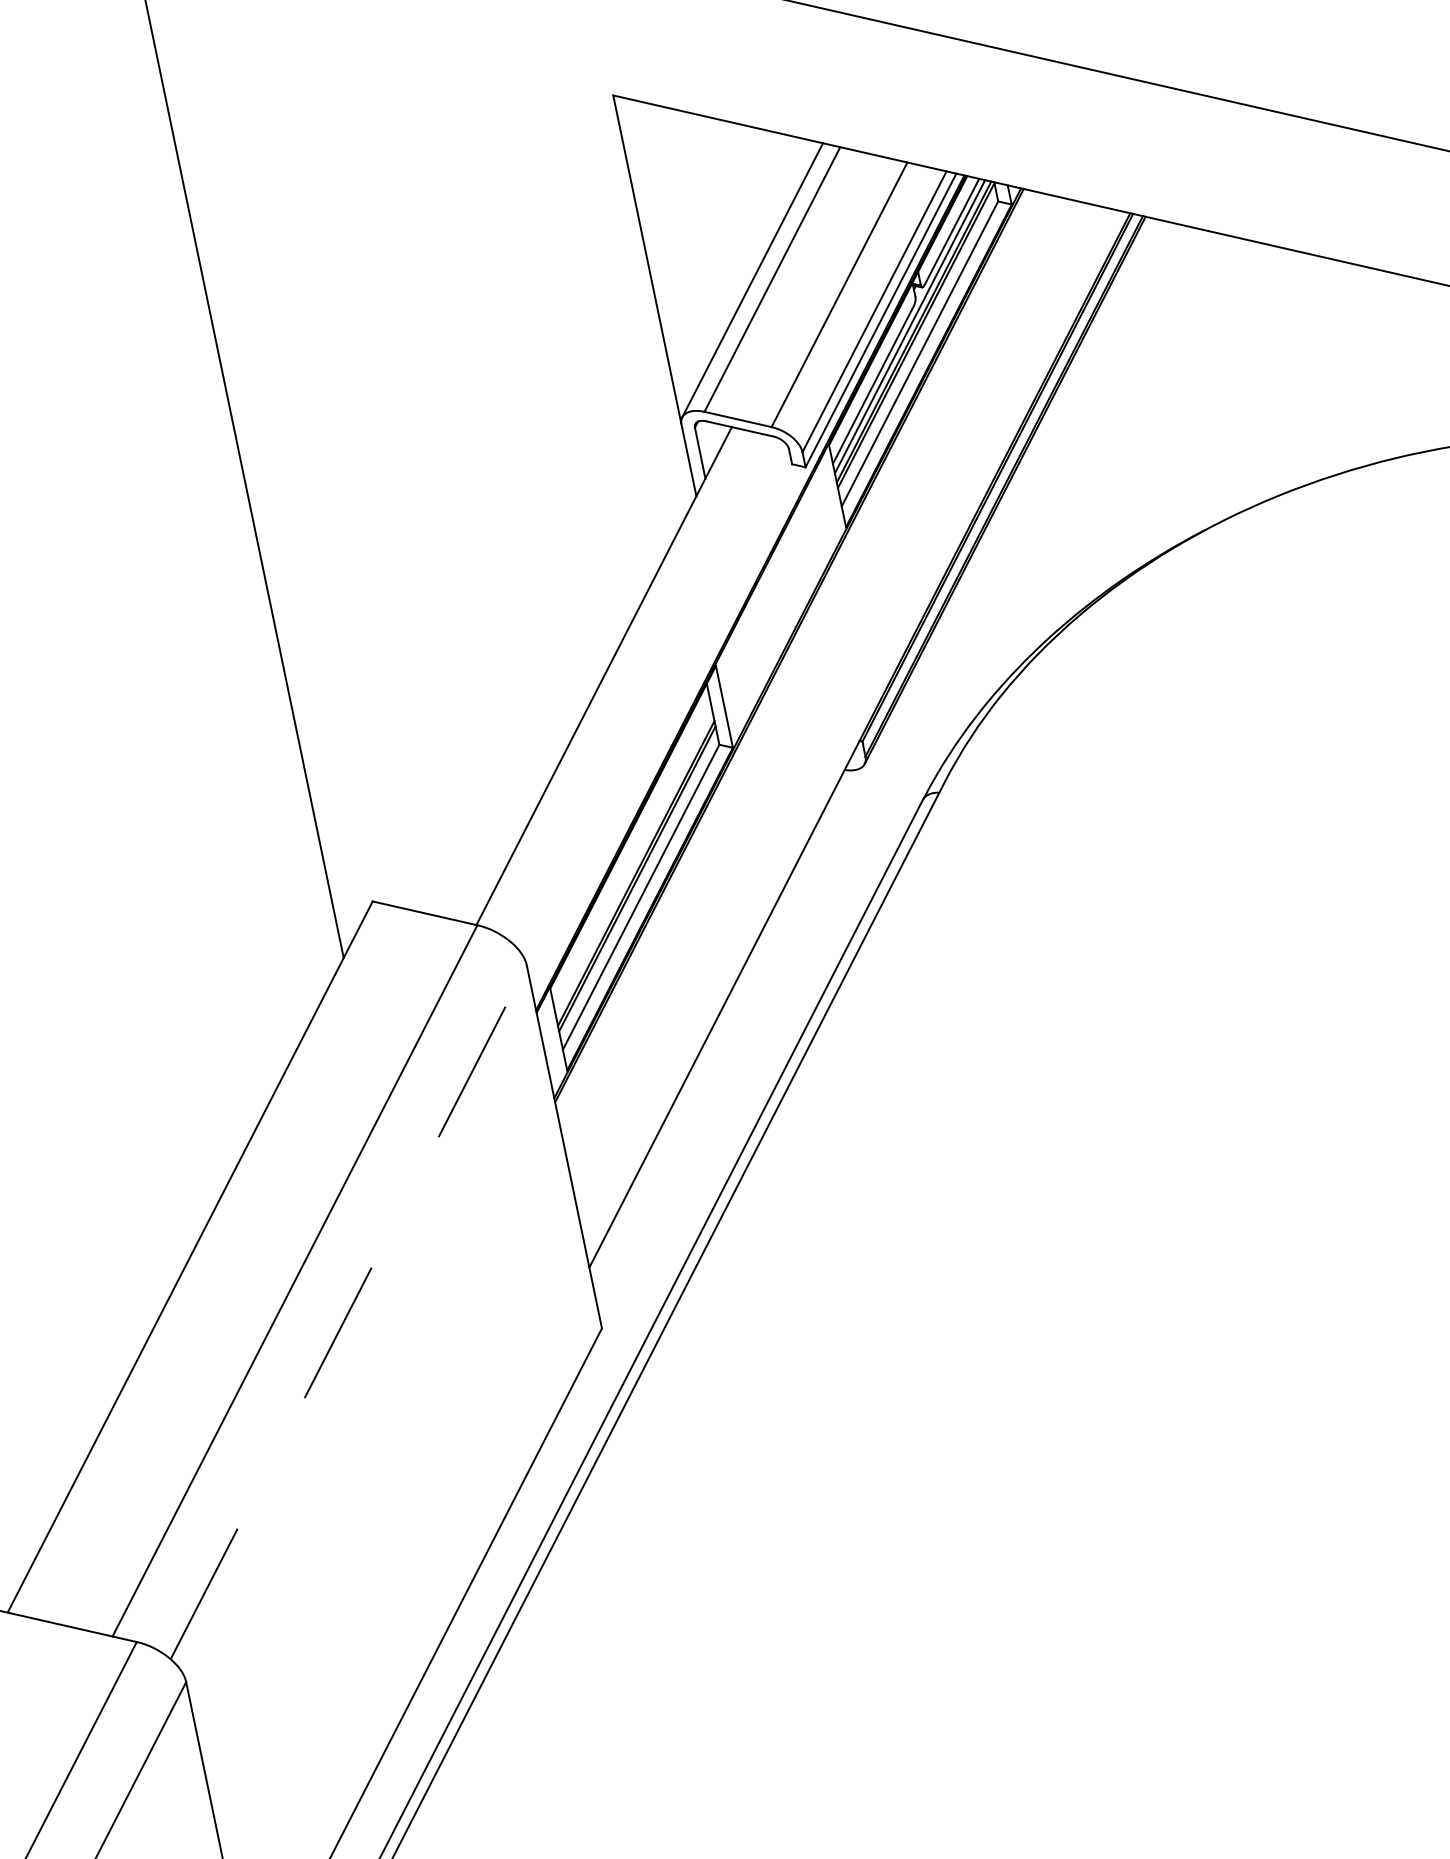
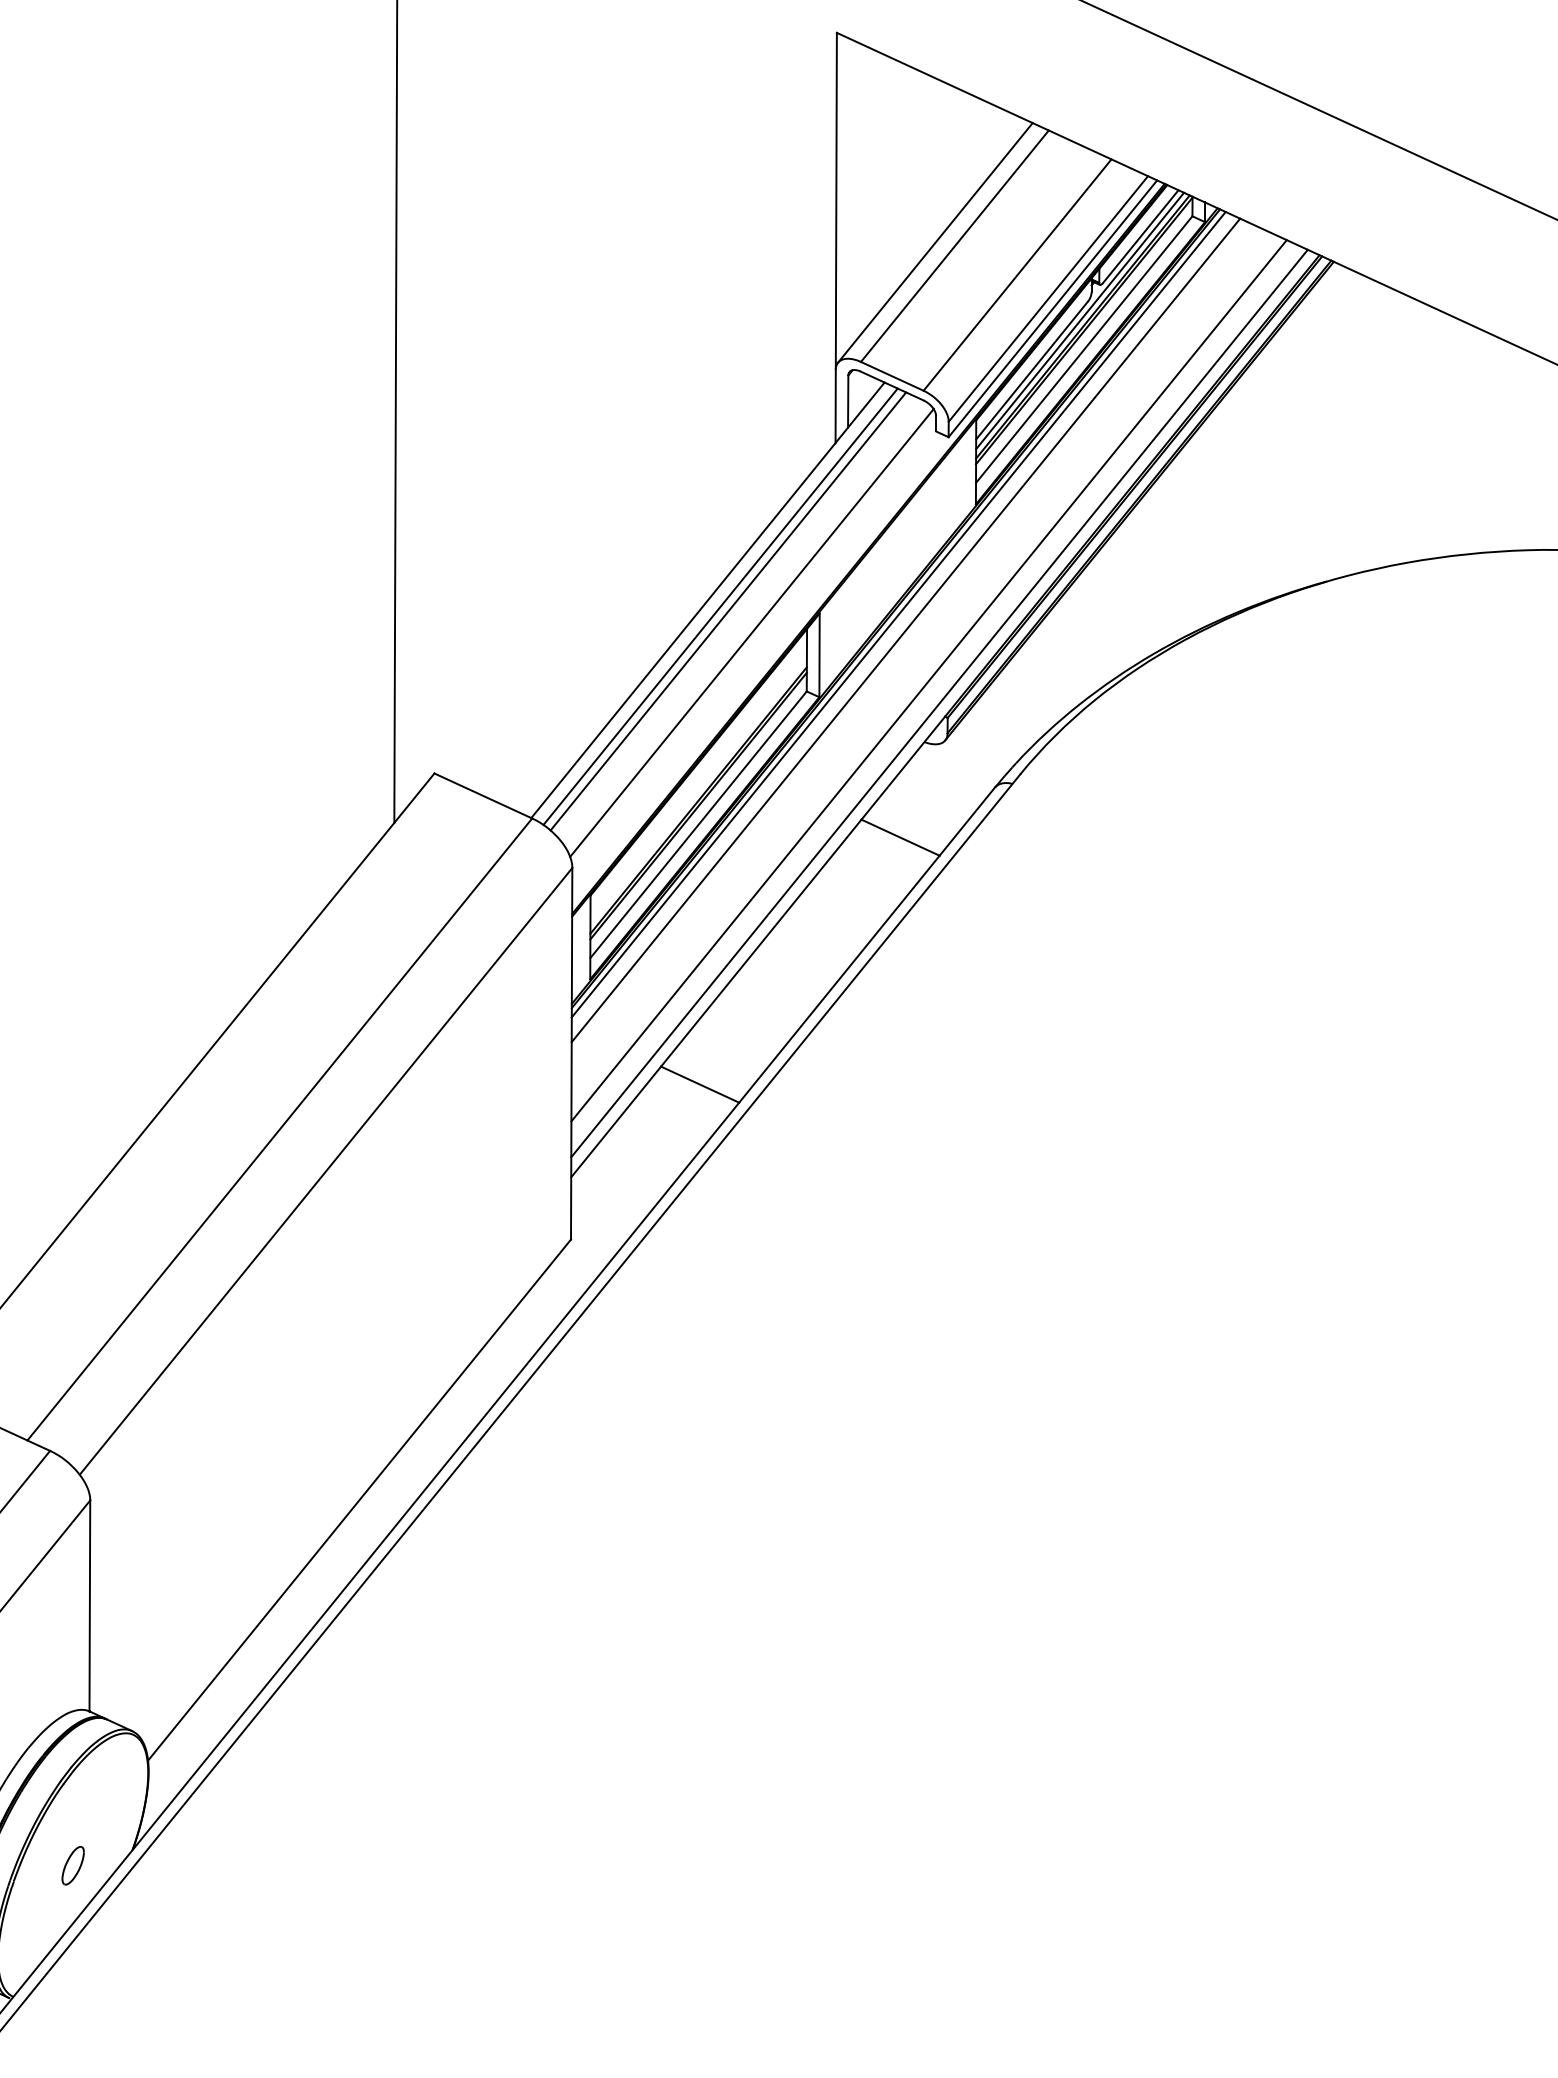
line: (793, 650) -> (898, 614), added
line: (803, 664) -> (905, 630), added
line: (617, 679) -> (720, 606), added
line: (626, 682) -> (728, 611), added
line: (653, 698) -> (751, 632), added
line: (835, 709) -> (928, 680), added
line: (851, 729) -> (939, 703), added
line: (840, 868) -> (900, 837), added
line: (695, 1150) -> (699, 1084), added
line: (349, 1312) -> (326, 1171), dashed -> solid

